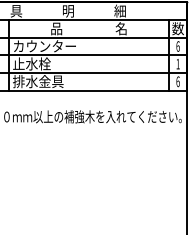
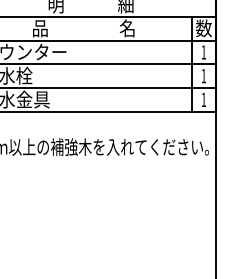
text: (177, 46) -> (203, 52), 6 -> 1
text: (177, 81) -> (203, 99), 6 -> 1

